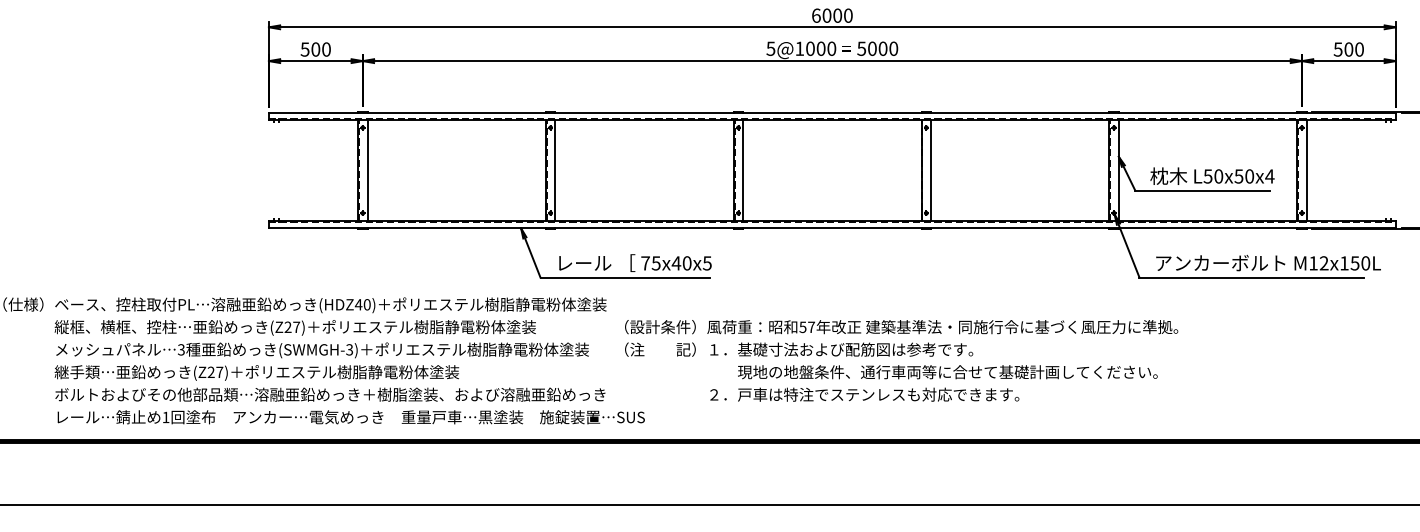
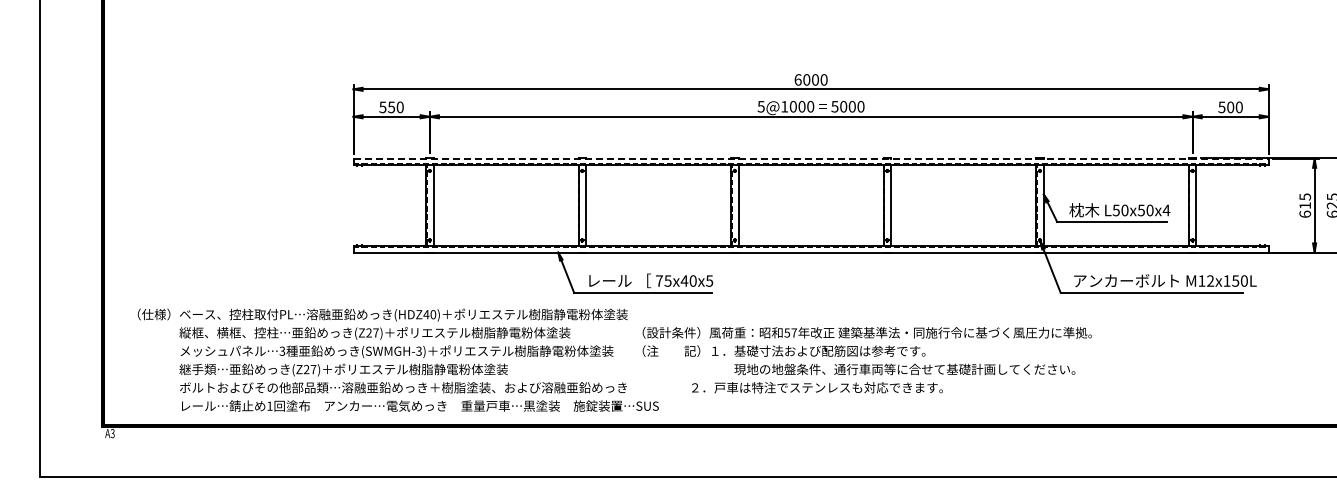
text: (315, 49) -> (391, 107), 500 -> 550
line: (832, 112) -> (811, 158), solid -> dashed
text: (864, 394) -> (817, 387), moved

